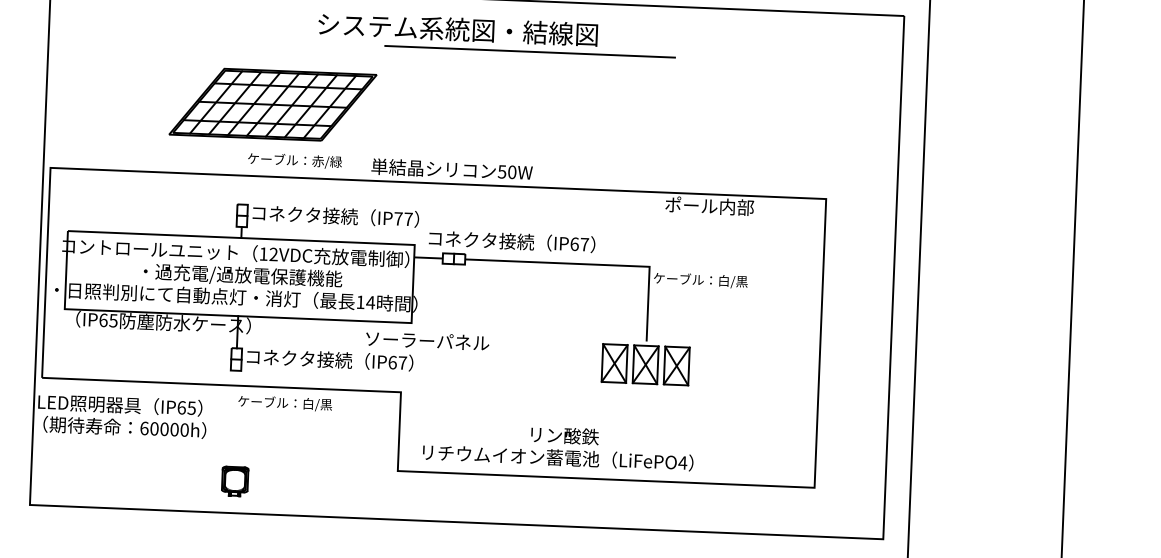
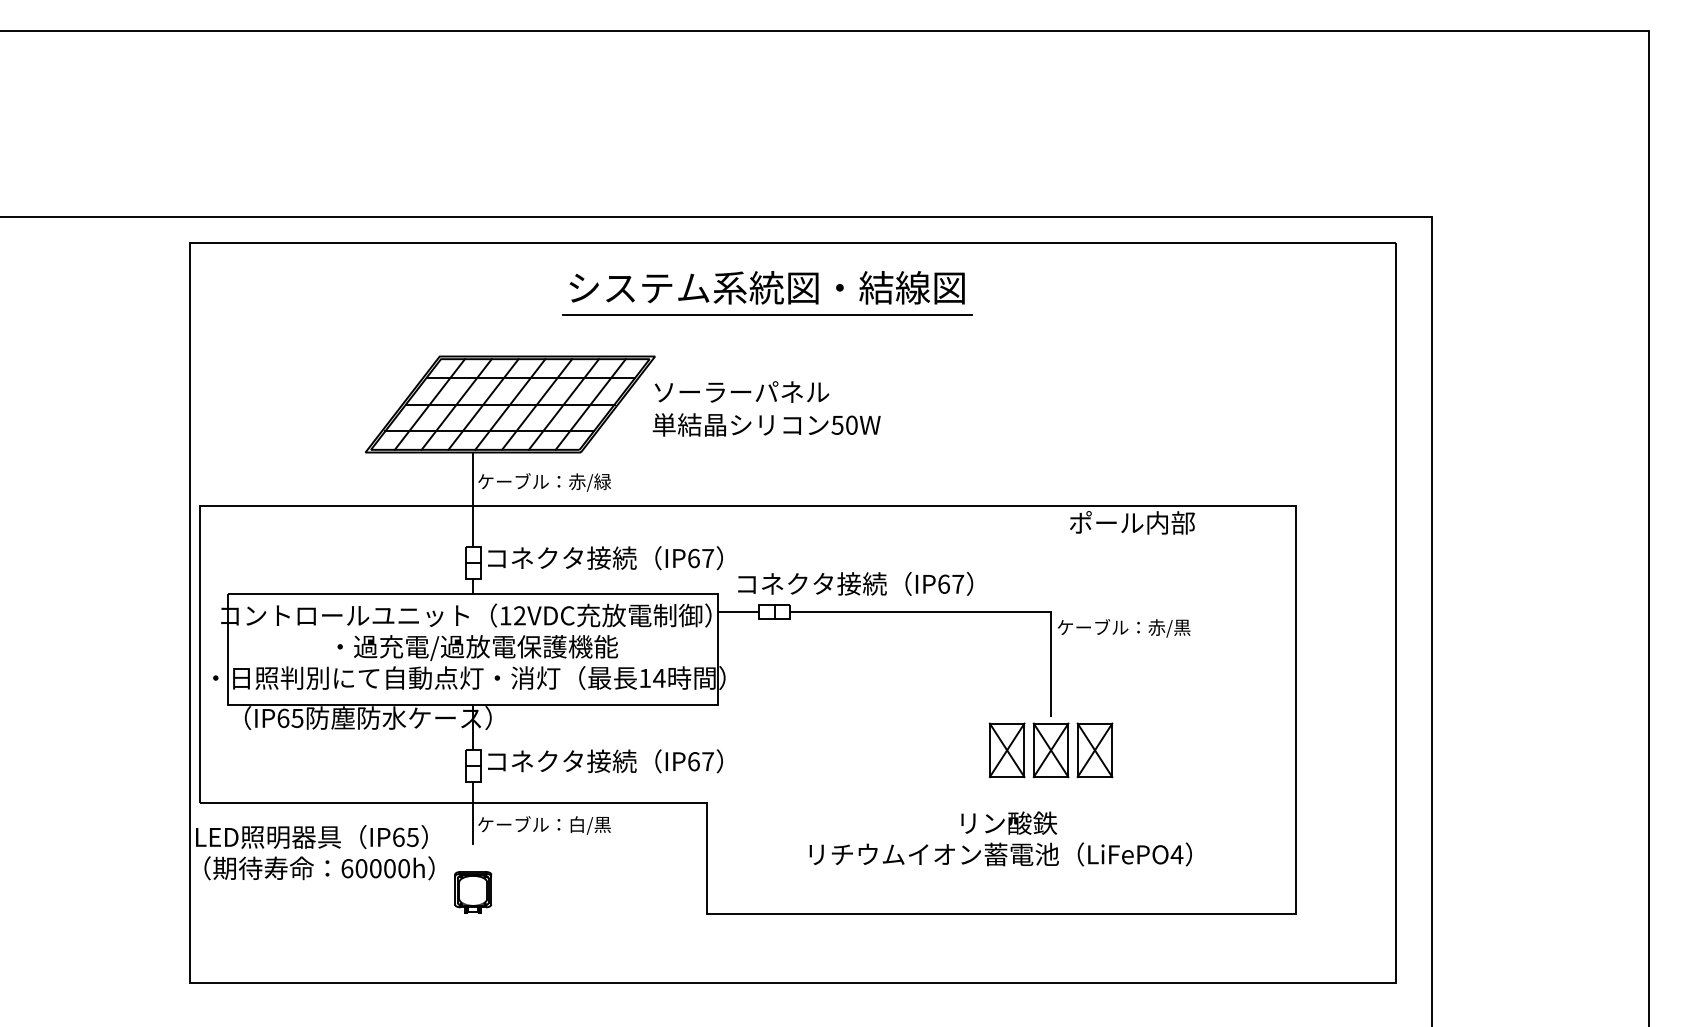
line: (530, 51) -> (767, 314), moved
text: (451, 169) -> (766, 424), moved
line: (244, 170) -> (473, 499), added
text: (398, 218) -> (693, 558), IP77 -> IP67
text: (723, 280) -> (1156, 627), ケーブル：白/黒 -> ケーブル：赤/黒
text: (427, 340) -> (741, 391), moved
line: (235, 392) -> (473, 812), added
text: (558, 446) -> (1000, 838), moved
part: (235, 481) -> (473, 892), moved

